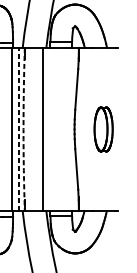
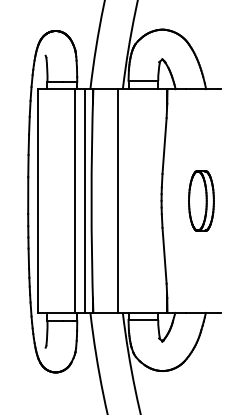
line: (19, 129) -> (85, 201), dashed -> solid
arc: (23, 129) -> (91, 201), dashed -> solid

